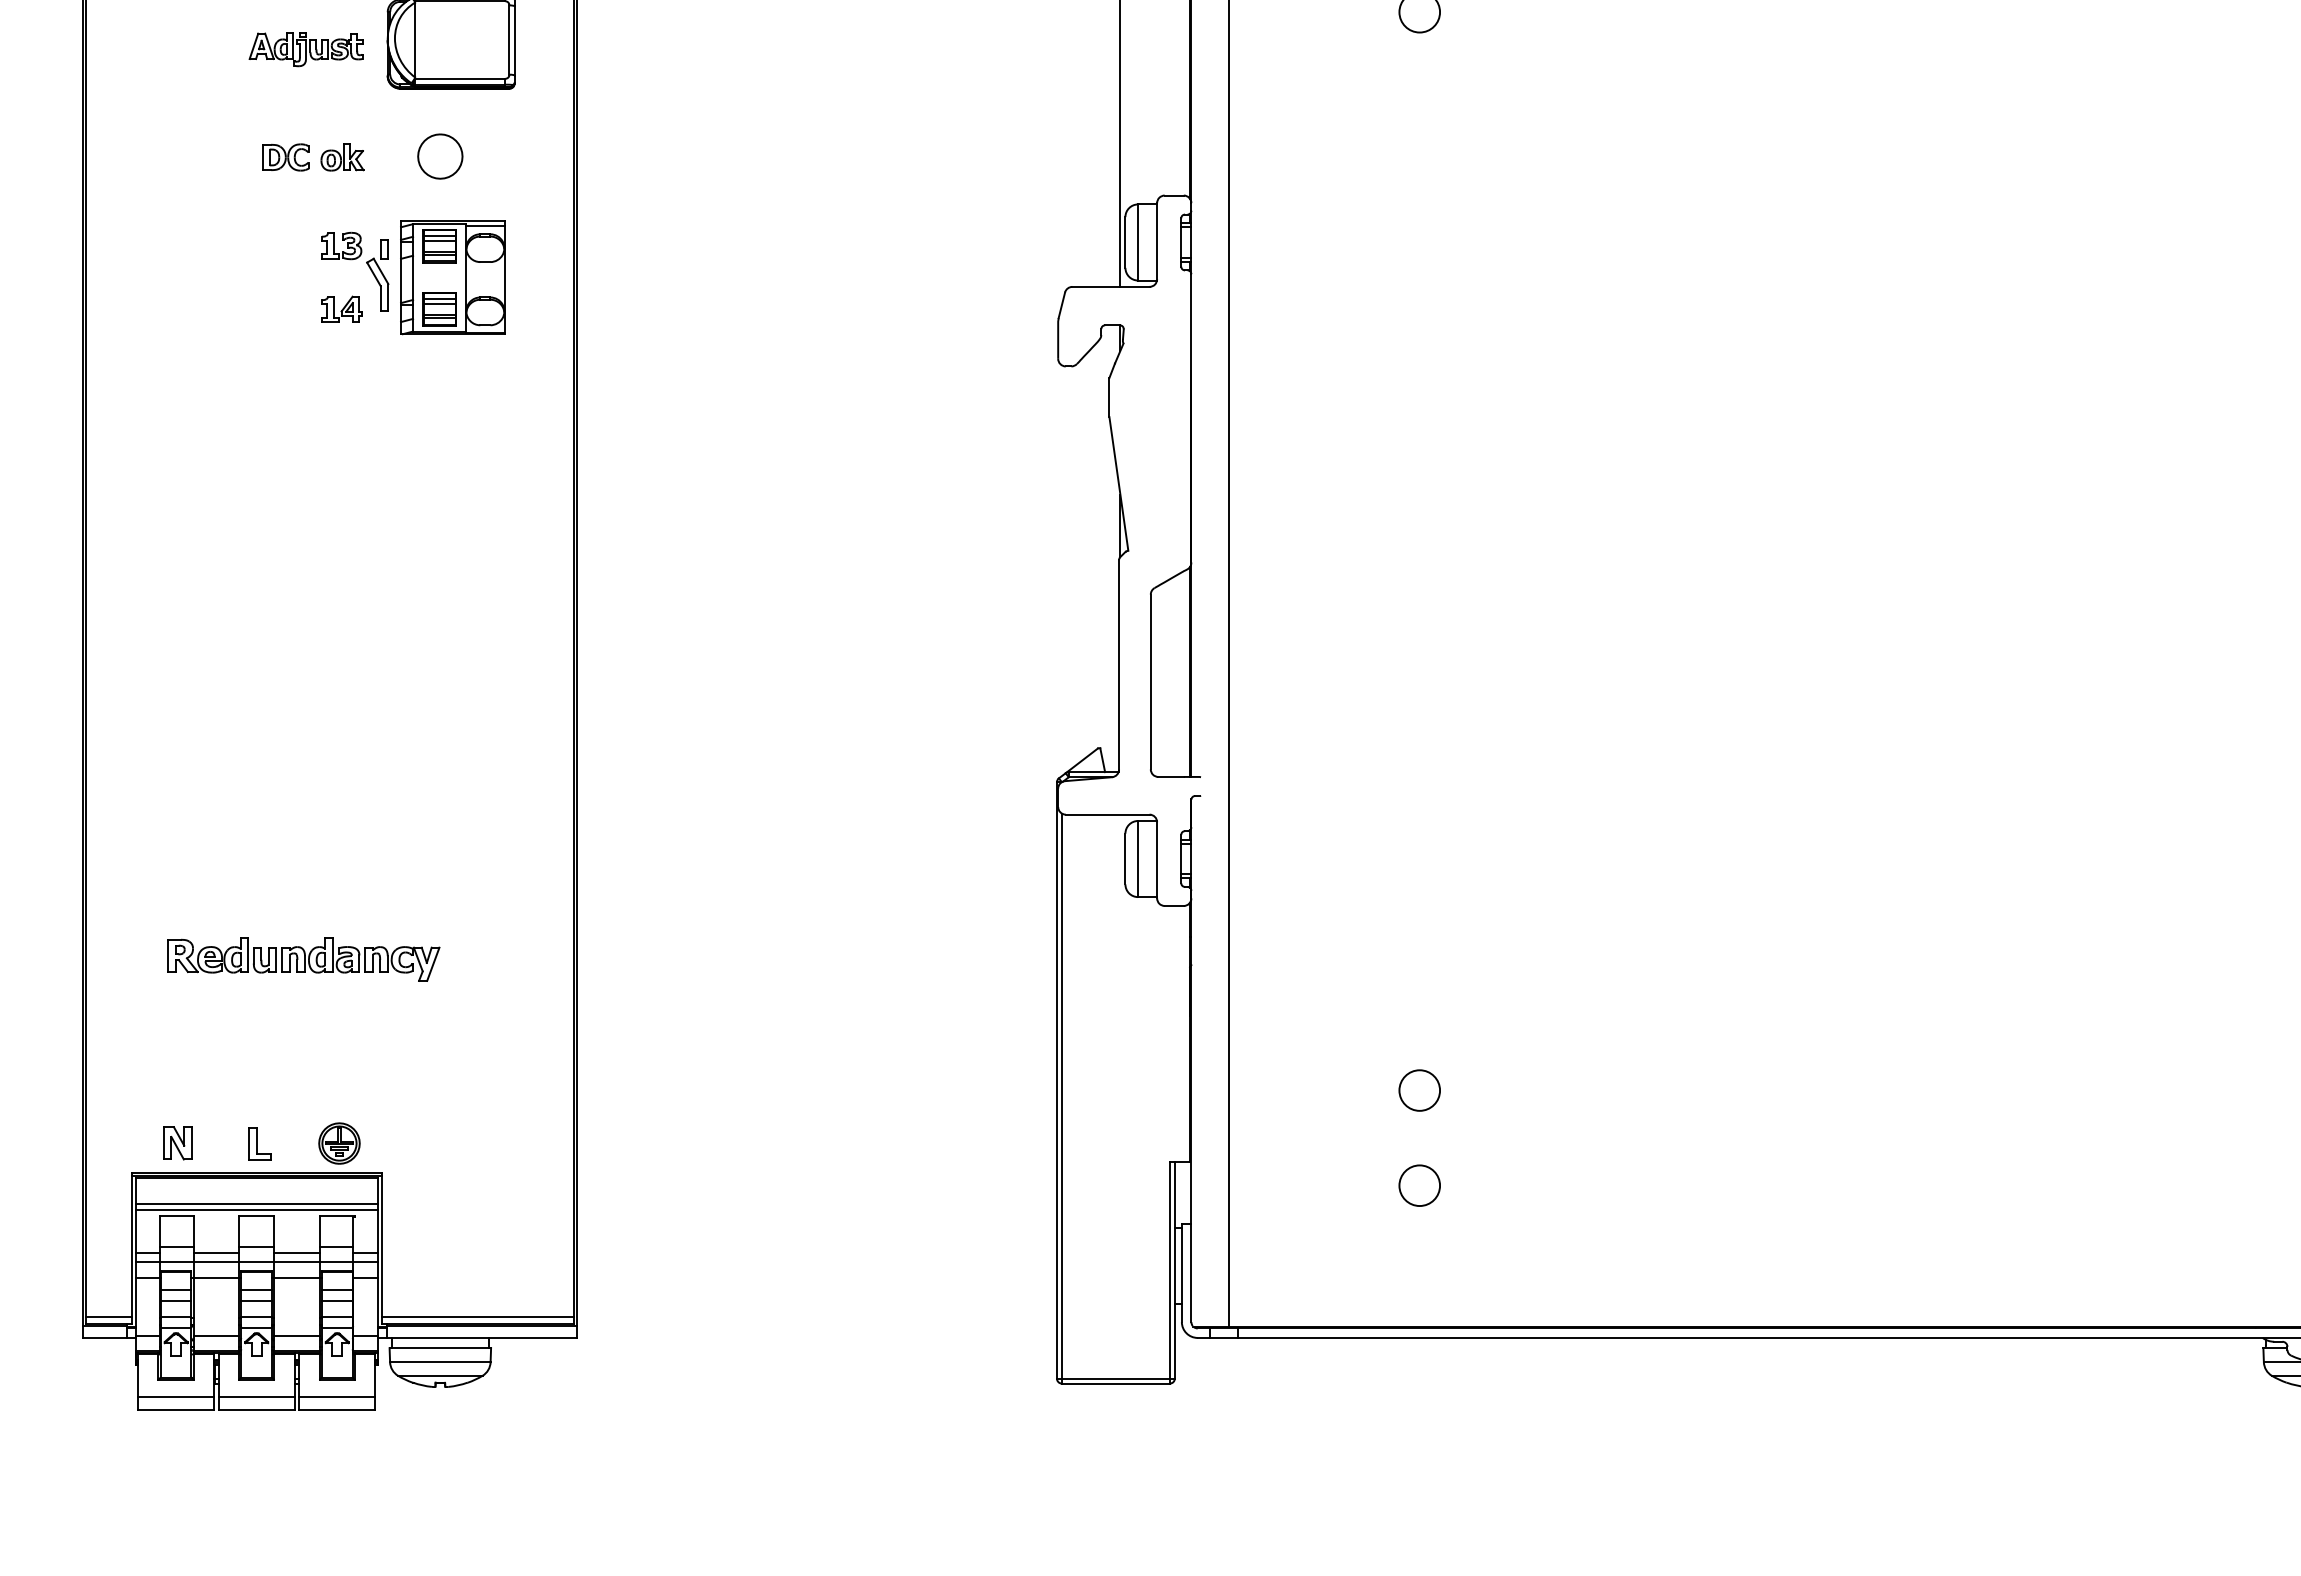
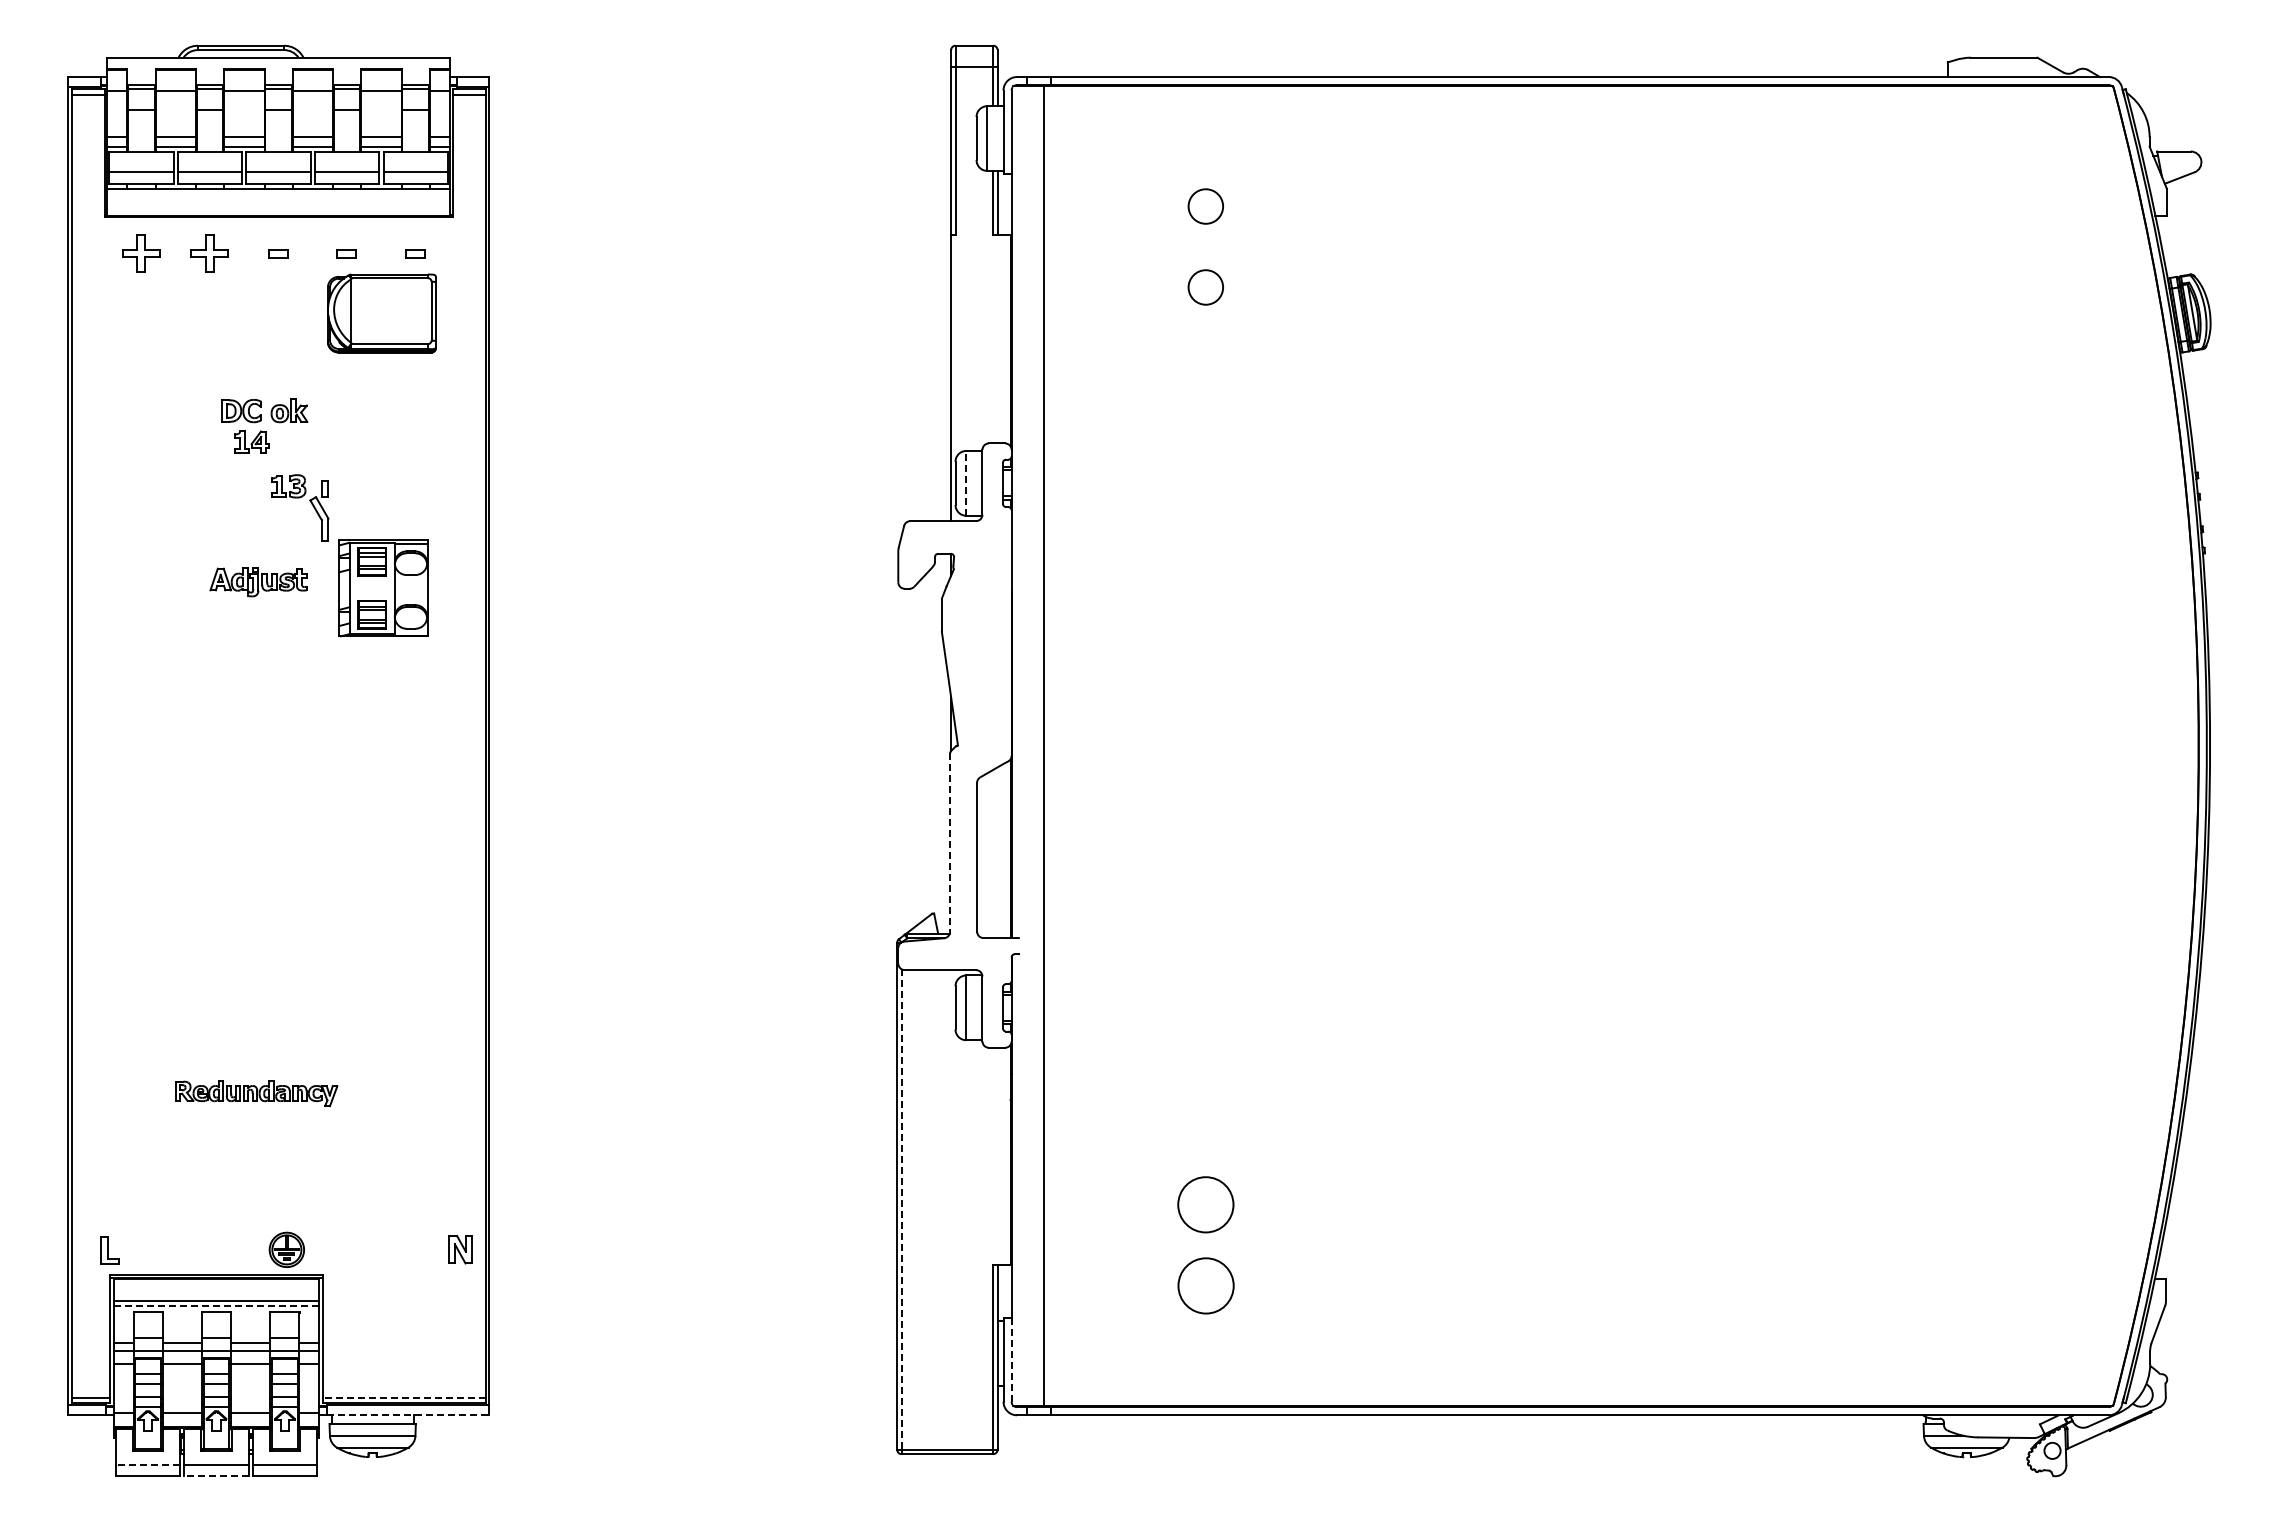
part: (306, 49) -> (258, 582), moved
part: (440, 155) -> (372, 409), removed
line: (1138, 241) -> (966, 482), solid -> dashed
part: (453, 277) -> (383, 588), moved
part: (341, 308) -> (251, 441), moved
line: (1119, 665) -> (950, 843), solid -> dashed
part: (303, 959) -> (256, 1093), size x0.7
circle: (1419, 1090) -> (1205, 1204), size x1.6
line: (1061, 1097) -> (901, 1210), solid -> dashed
part: (177, 1143) -> (460, 1249), moved
part: (259, 1144) -> (109, 1250), moved
circle: (1419, 1185) -> (1205, 1285), size x1.6
line: (256, 1210) -> (216, 1306), solid -> dashed
line: (1191, 1272) -> (1011, 1359), solid -> dashed
line: (477, 1317) -> (404, 1397), solid -> dashed
line: (482, 1338) -> (408, 1415), solid -> dashed
line: (175, 1396) -> (147, 1465), solid -> dashed
line: (255, 1409) -> (215, 1476), solid -> dashed

